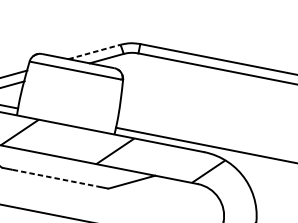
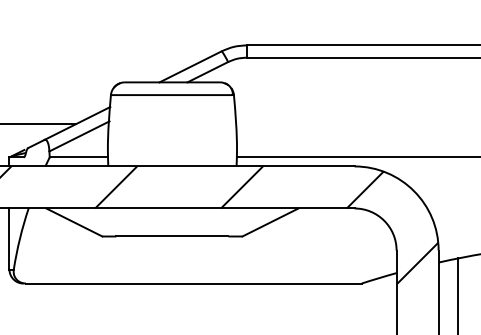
line: (94, 51) -> (190, 66), dashed -> solid
line: (55, 178) -> (172, 236), dashed -> solid

